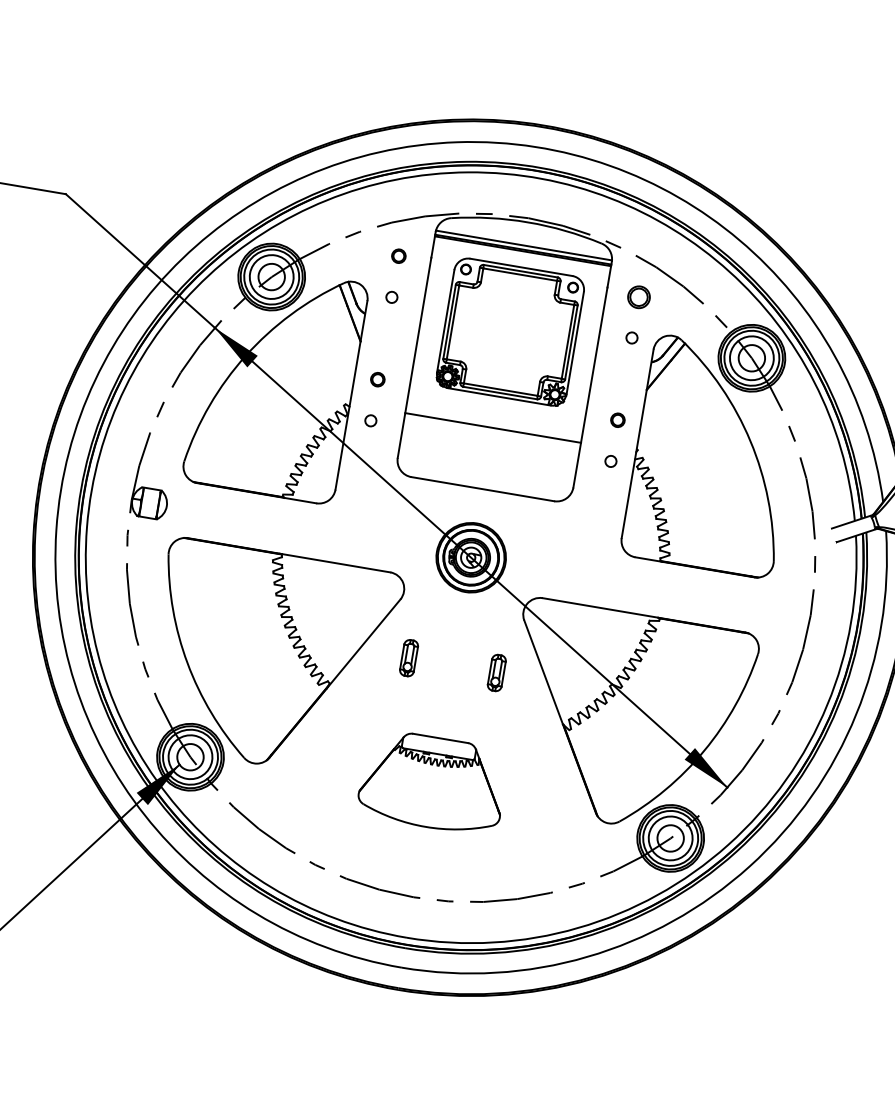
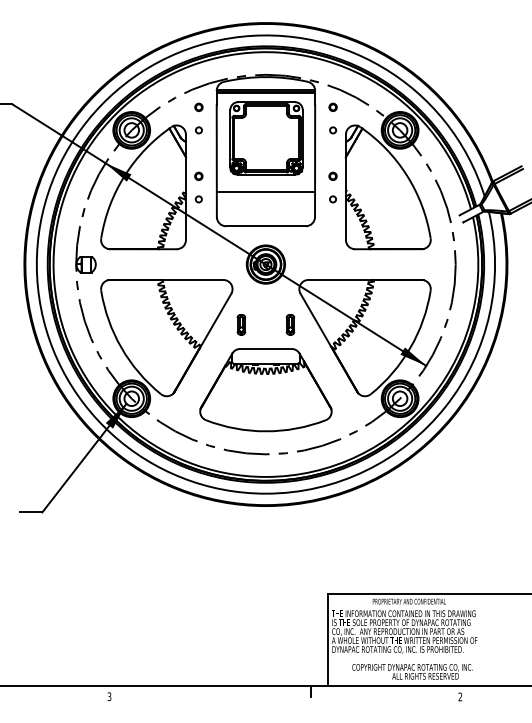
part: (638, 295) -> (332, 106), size x0.62
part: (432, 782) -> (265, 390), size x1.67

